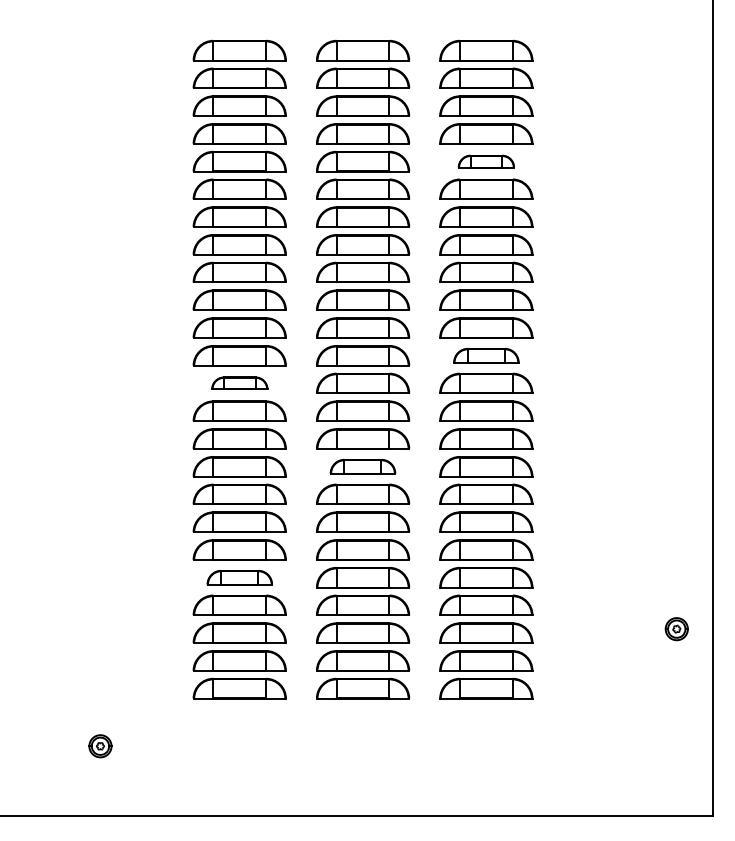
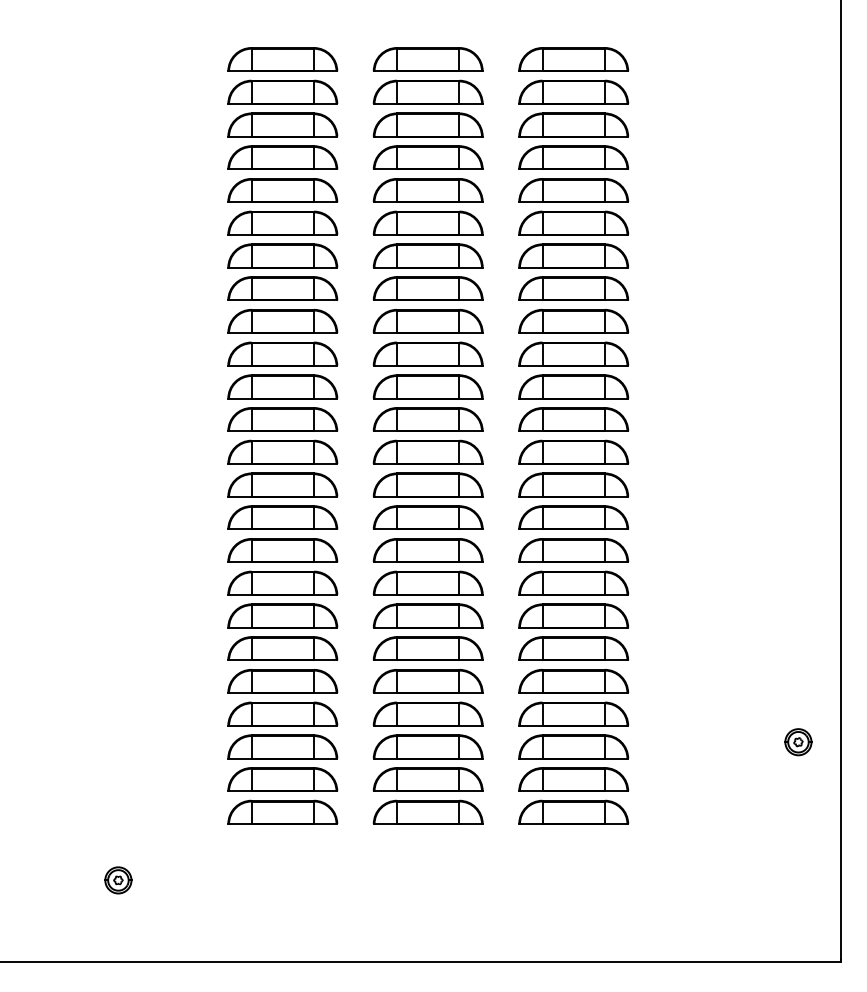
part: (486, 161) -> (573, 190), size x1.67
part: (486, 355) -> (573, 419), size x1.43
part: (239, 382) -> (282, 451), size x1.67
part: (362, 466) -> (427, 550), size x1.43
part: (239, 577) -> (282, 681), size x1.43

